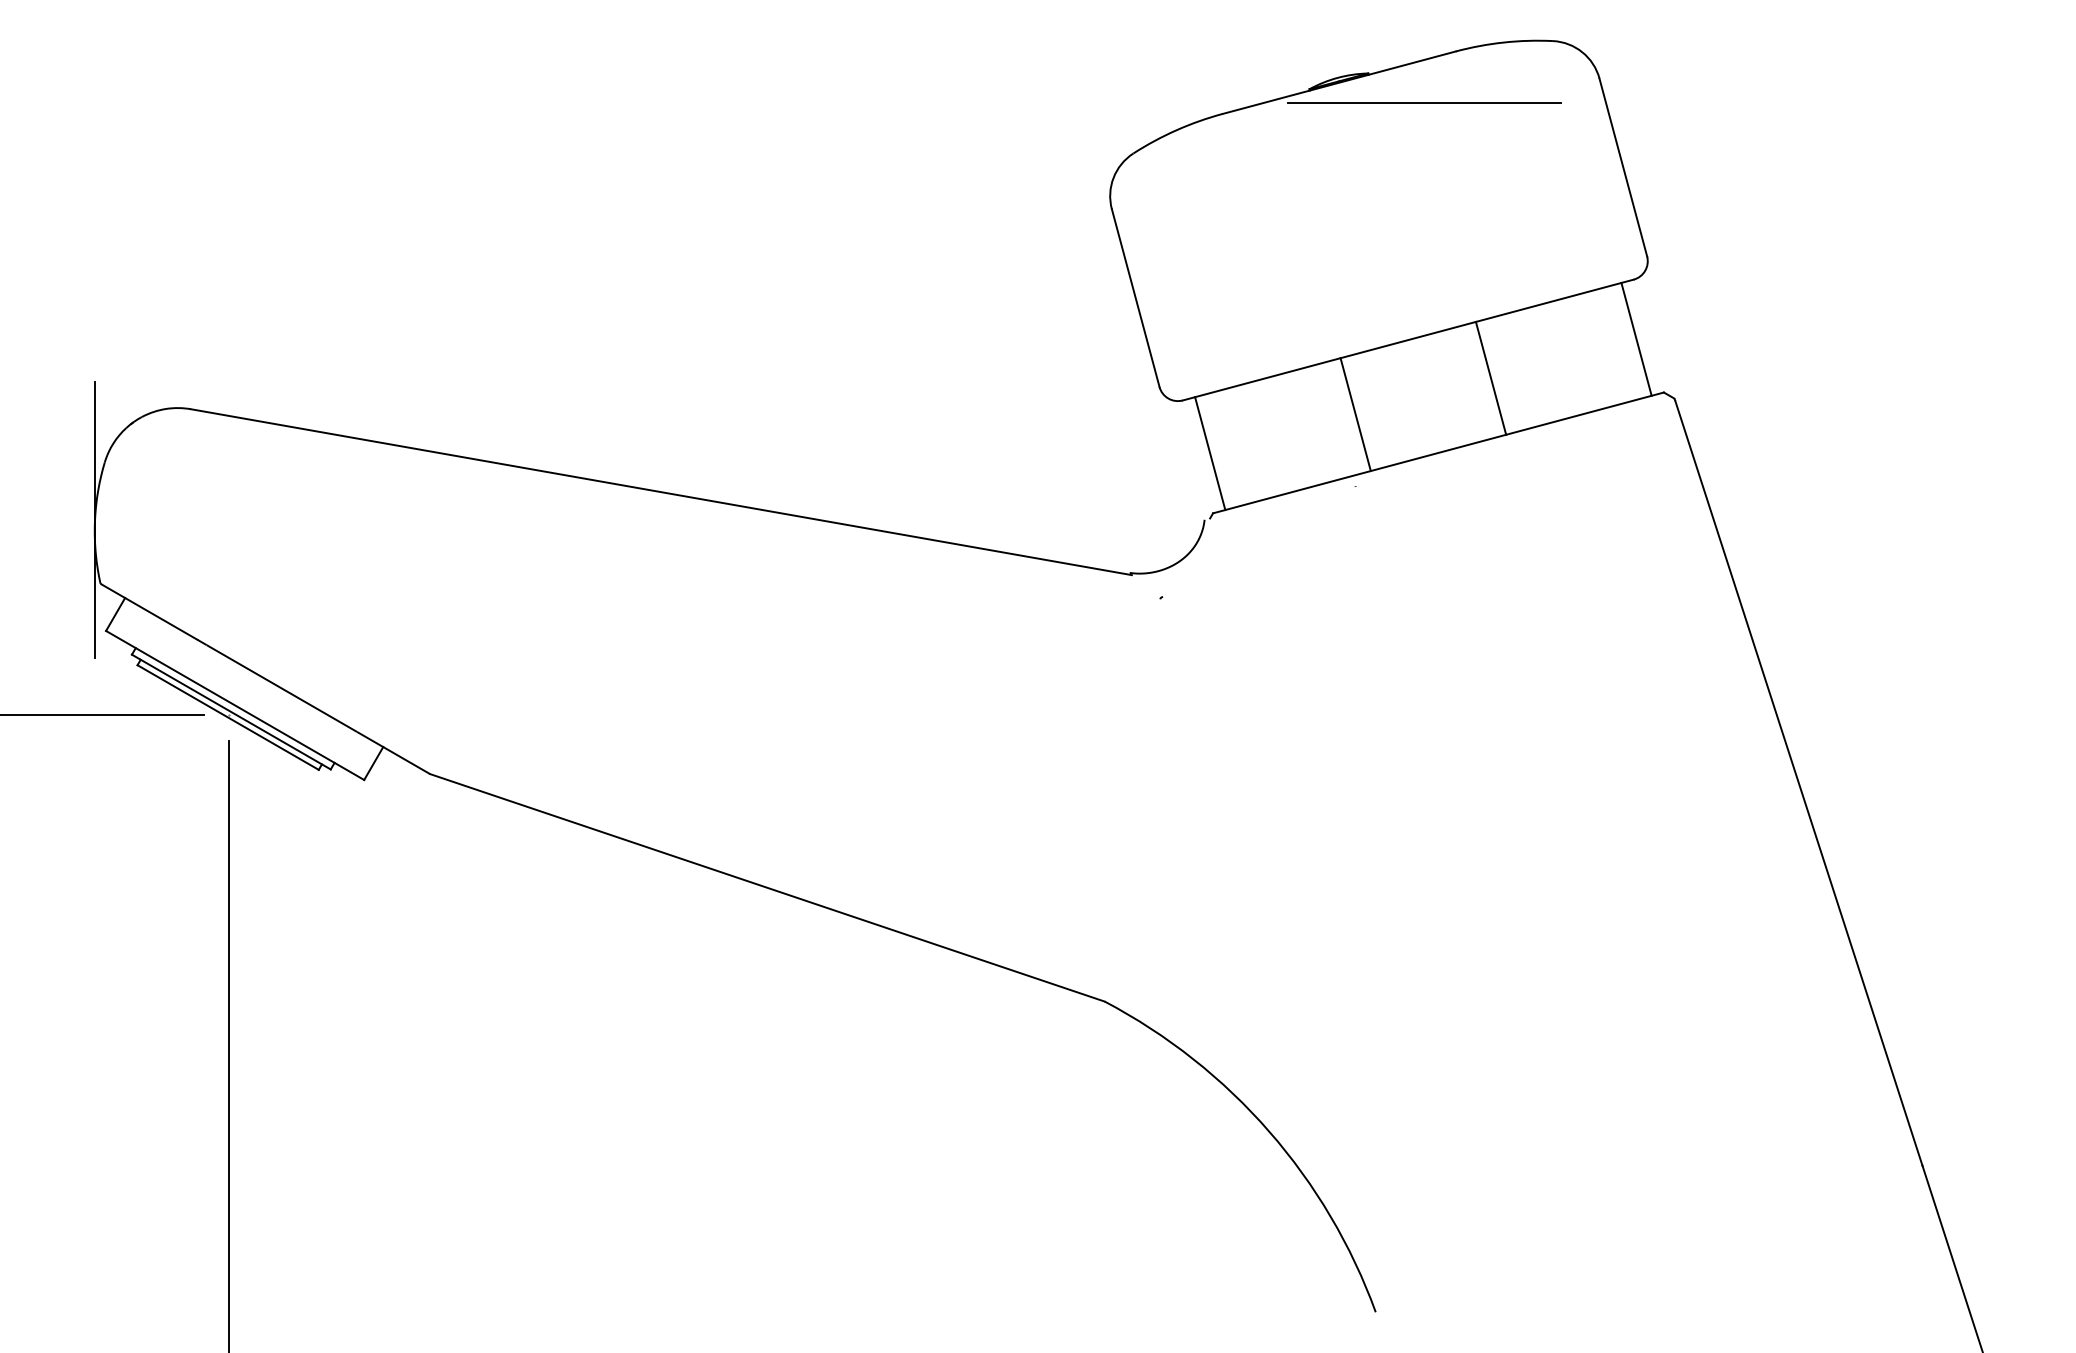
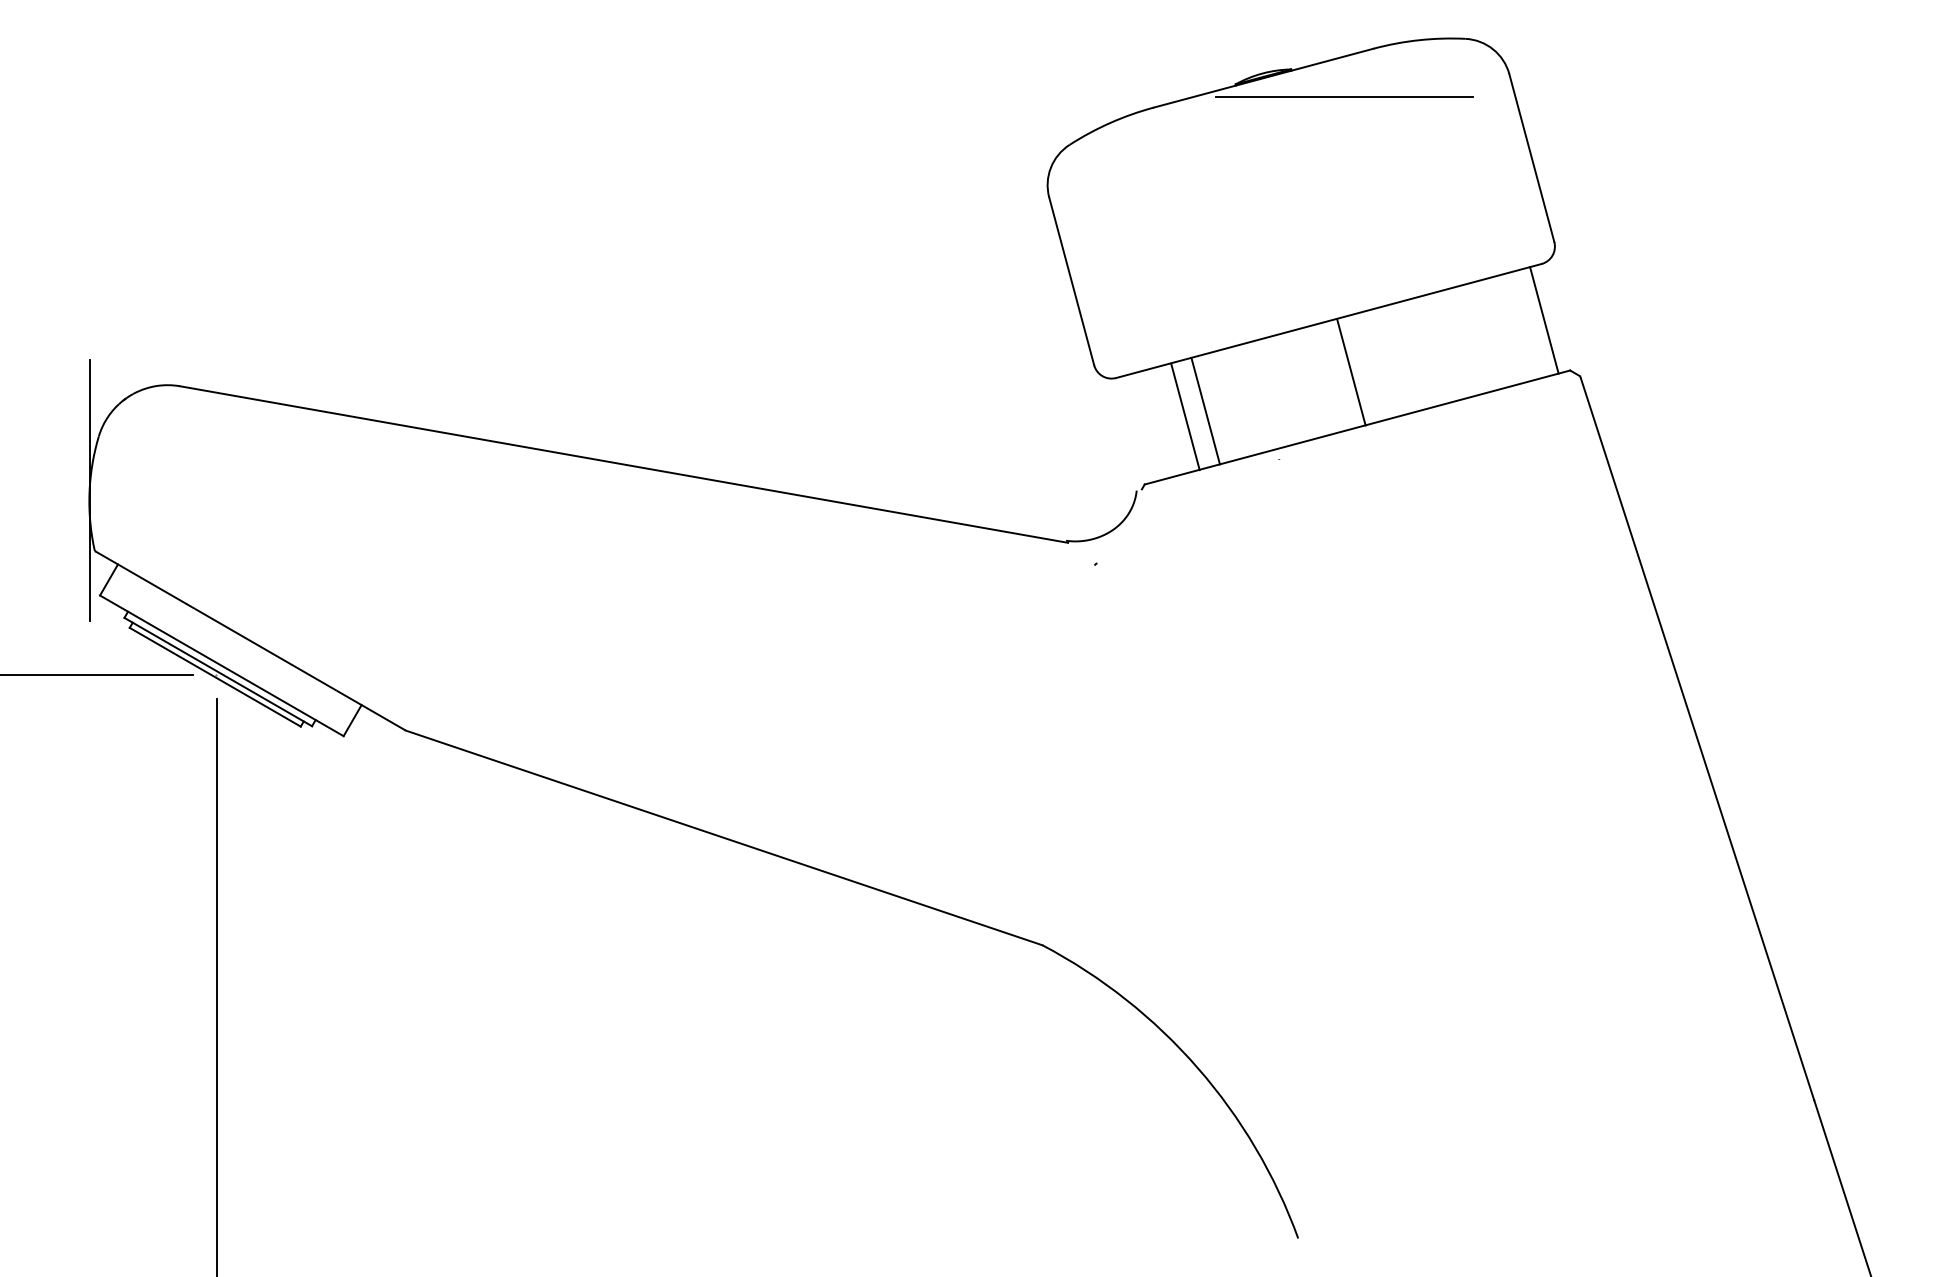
line: (1490, 377) -> (1350, 371), moved
line: (1355, 414) -> (1205, 411), moved
line: (1210, 453) -> (1185, 416), moved

